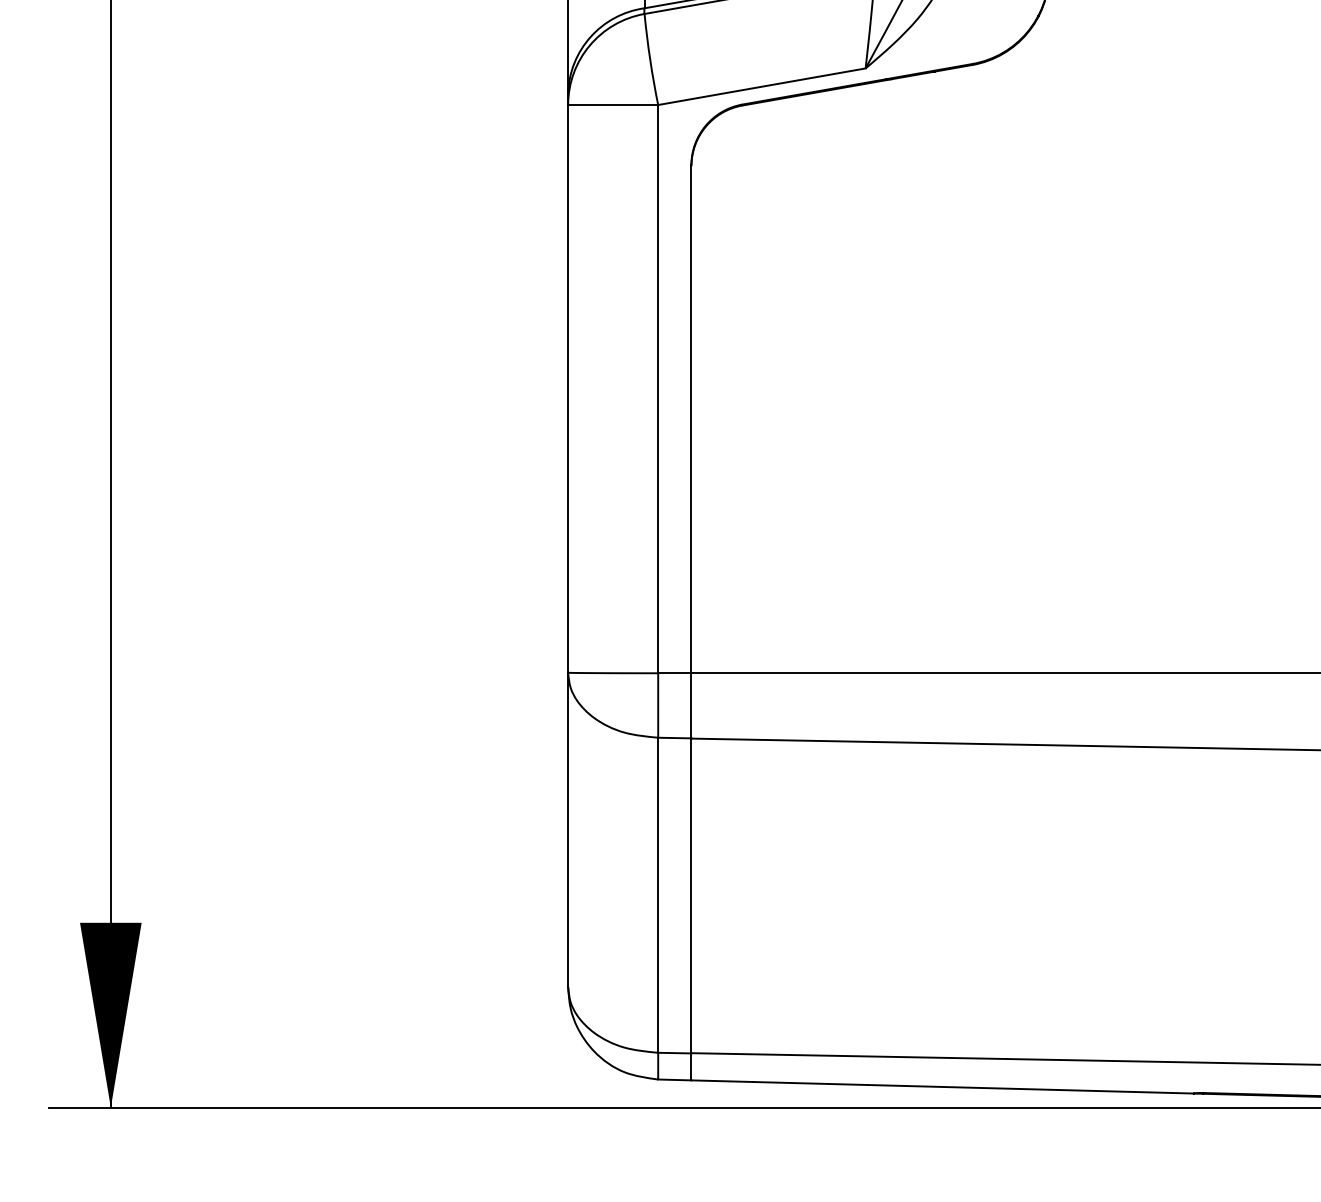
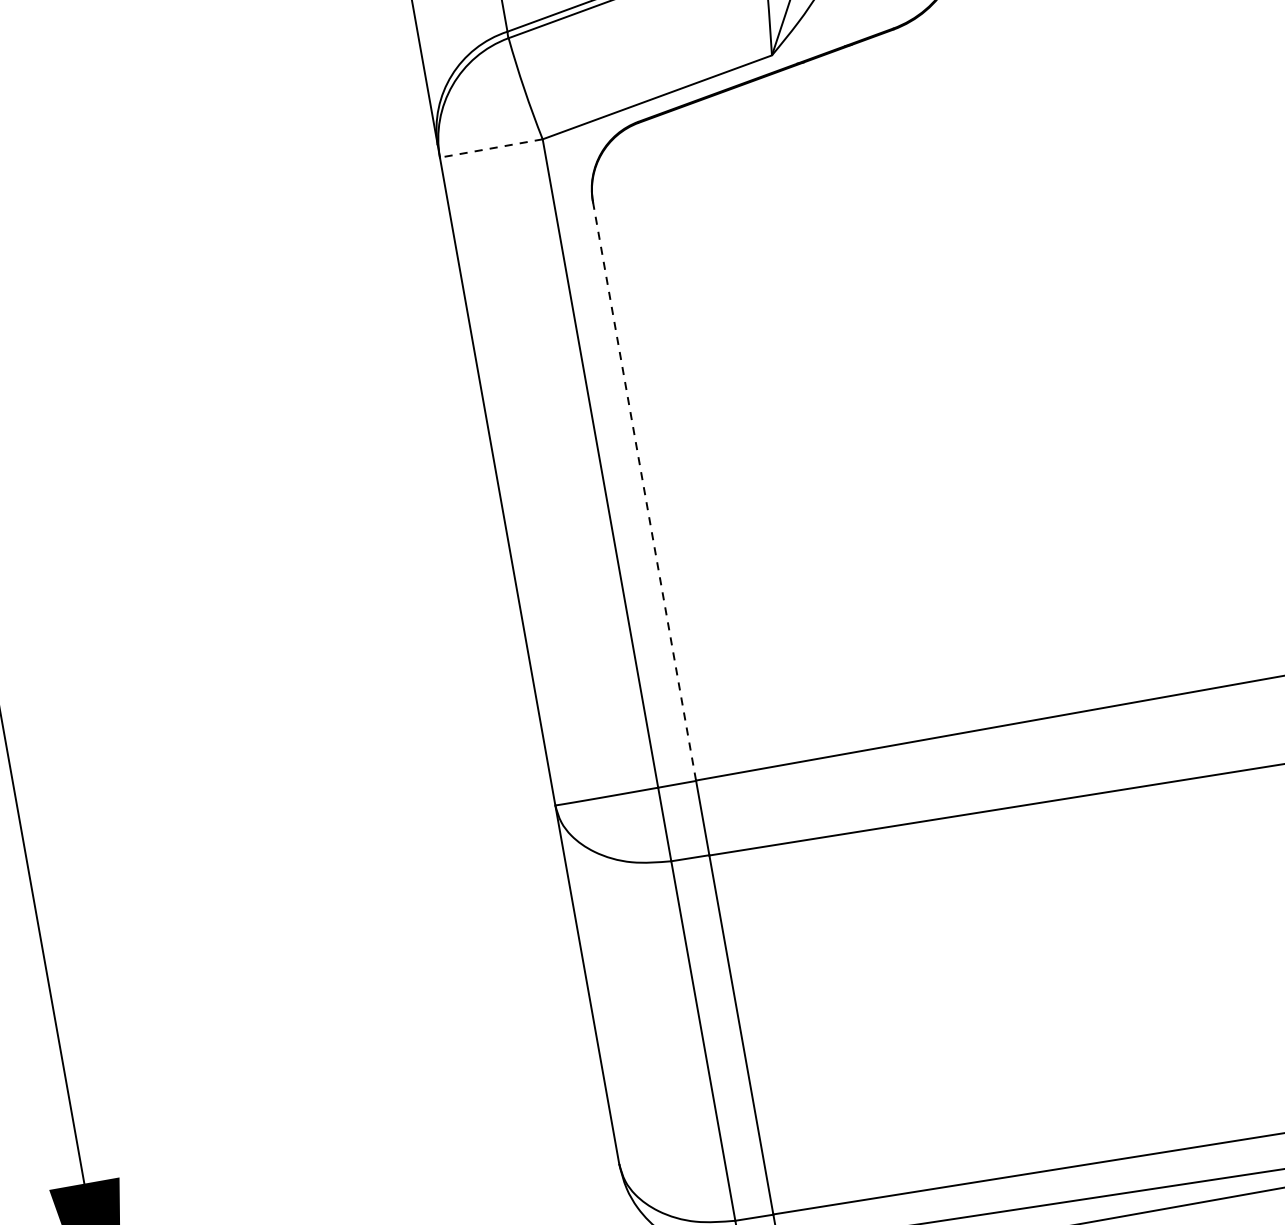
line: (612, 105) -> (490, 149), solid -> dashed
line: (691, 419) -> (644, 491), solid -> dashed

